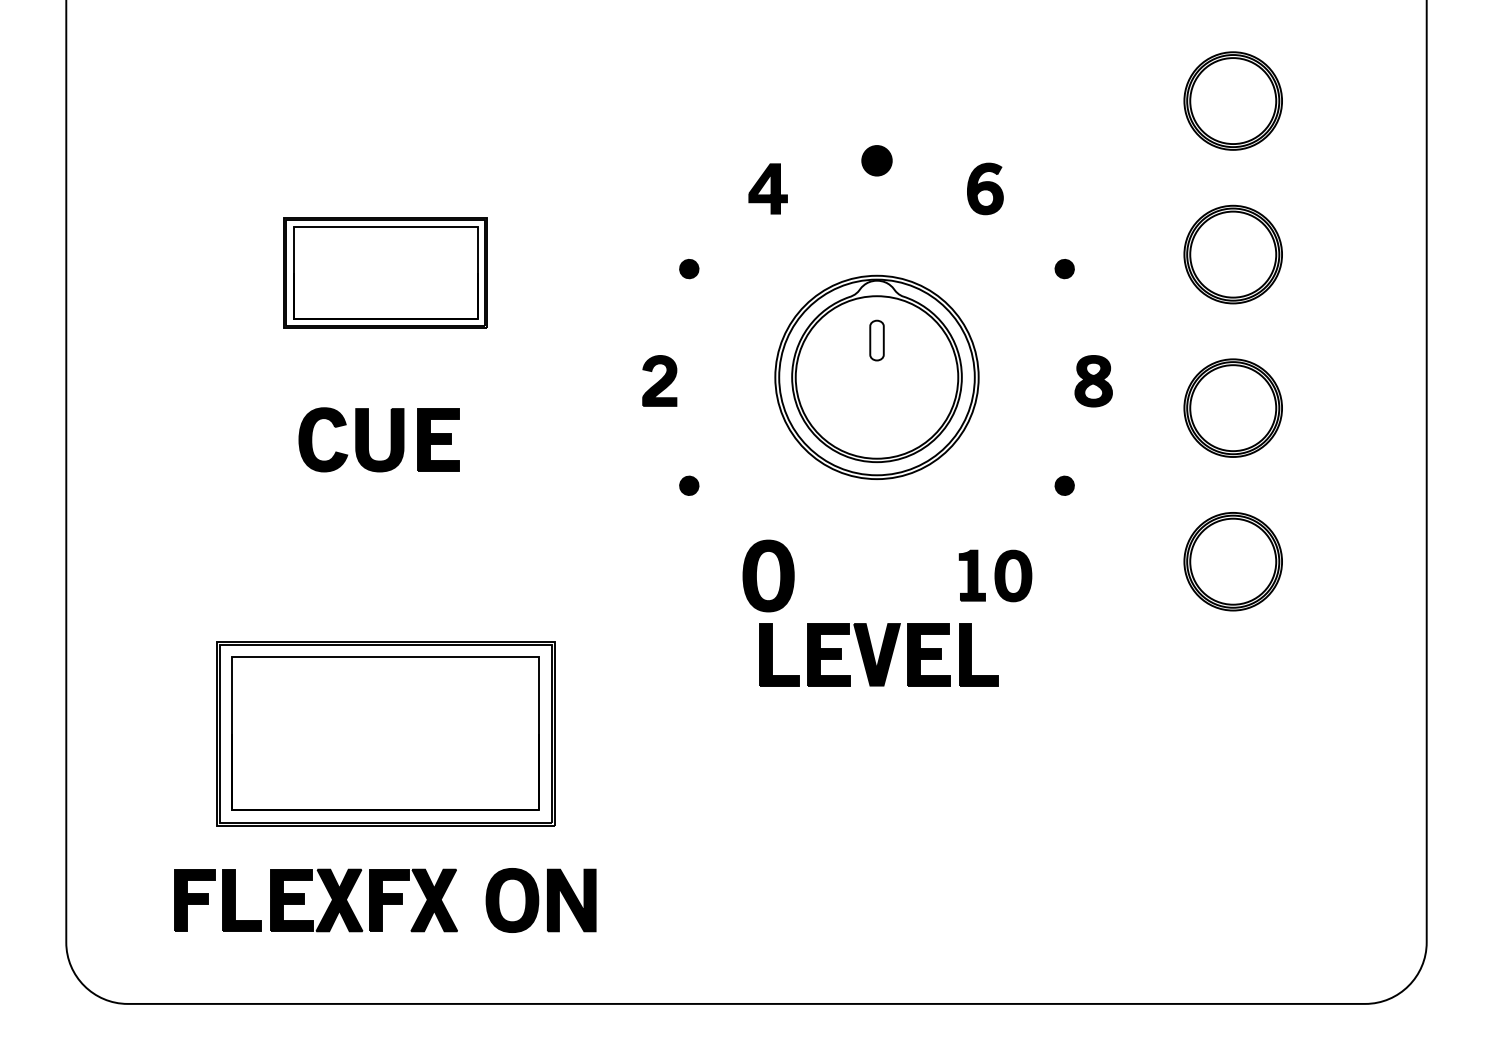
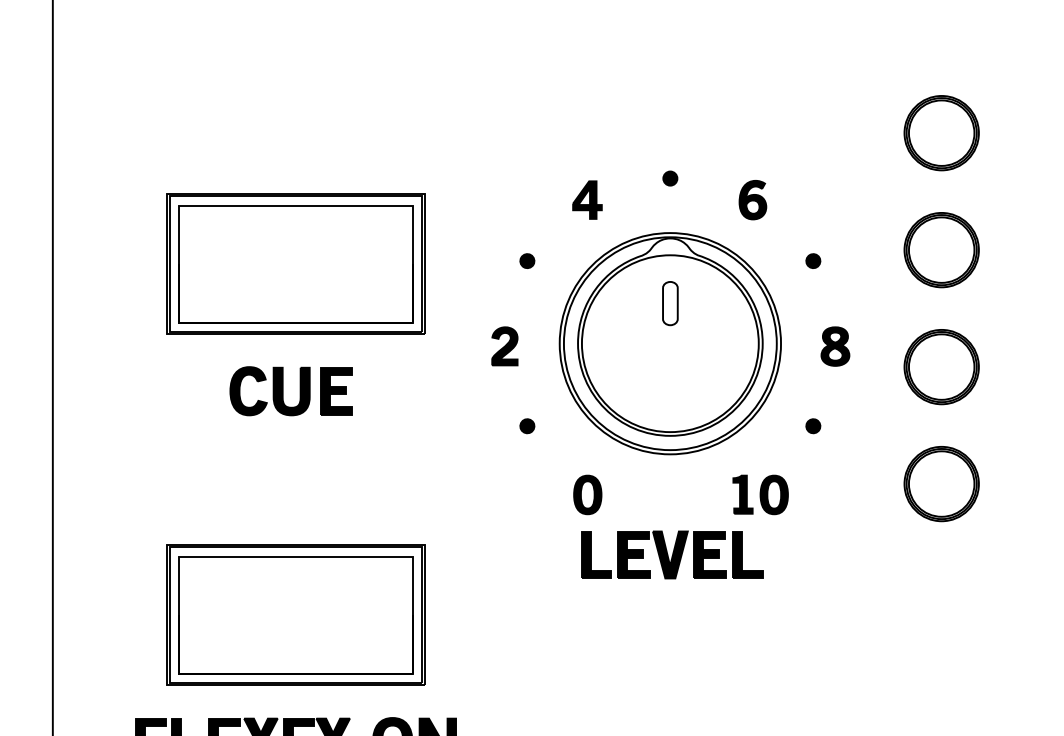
part: (876, 160) -> (669, 178), size x0.62
part: (385, 272) -> (295, 263), size x1.67
part: (876, 377) -> (669, 343), size x1.43
part: (768, 575) -> (587, 494), size x0.71

